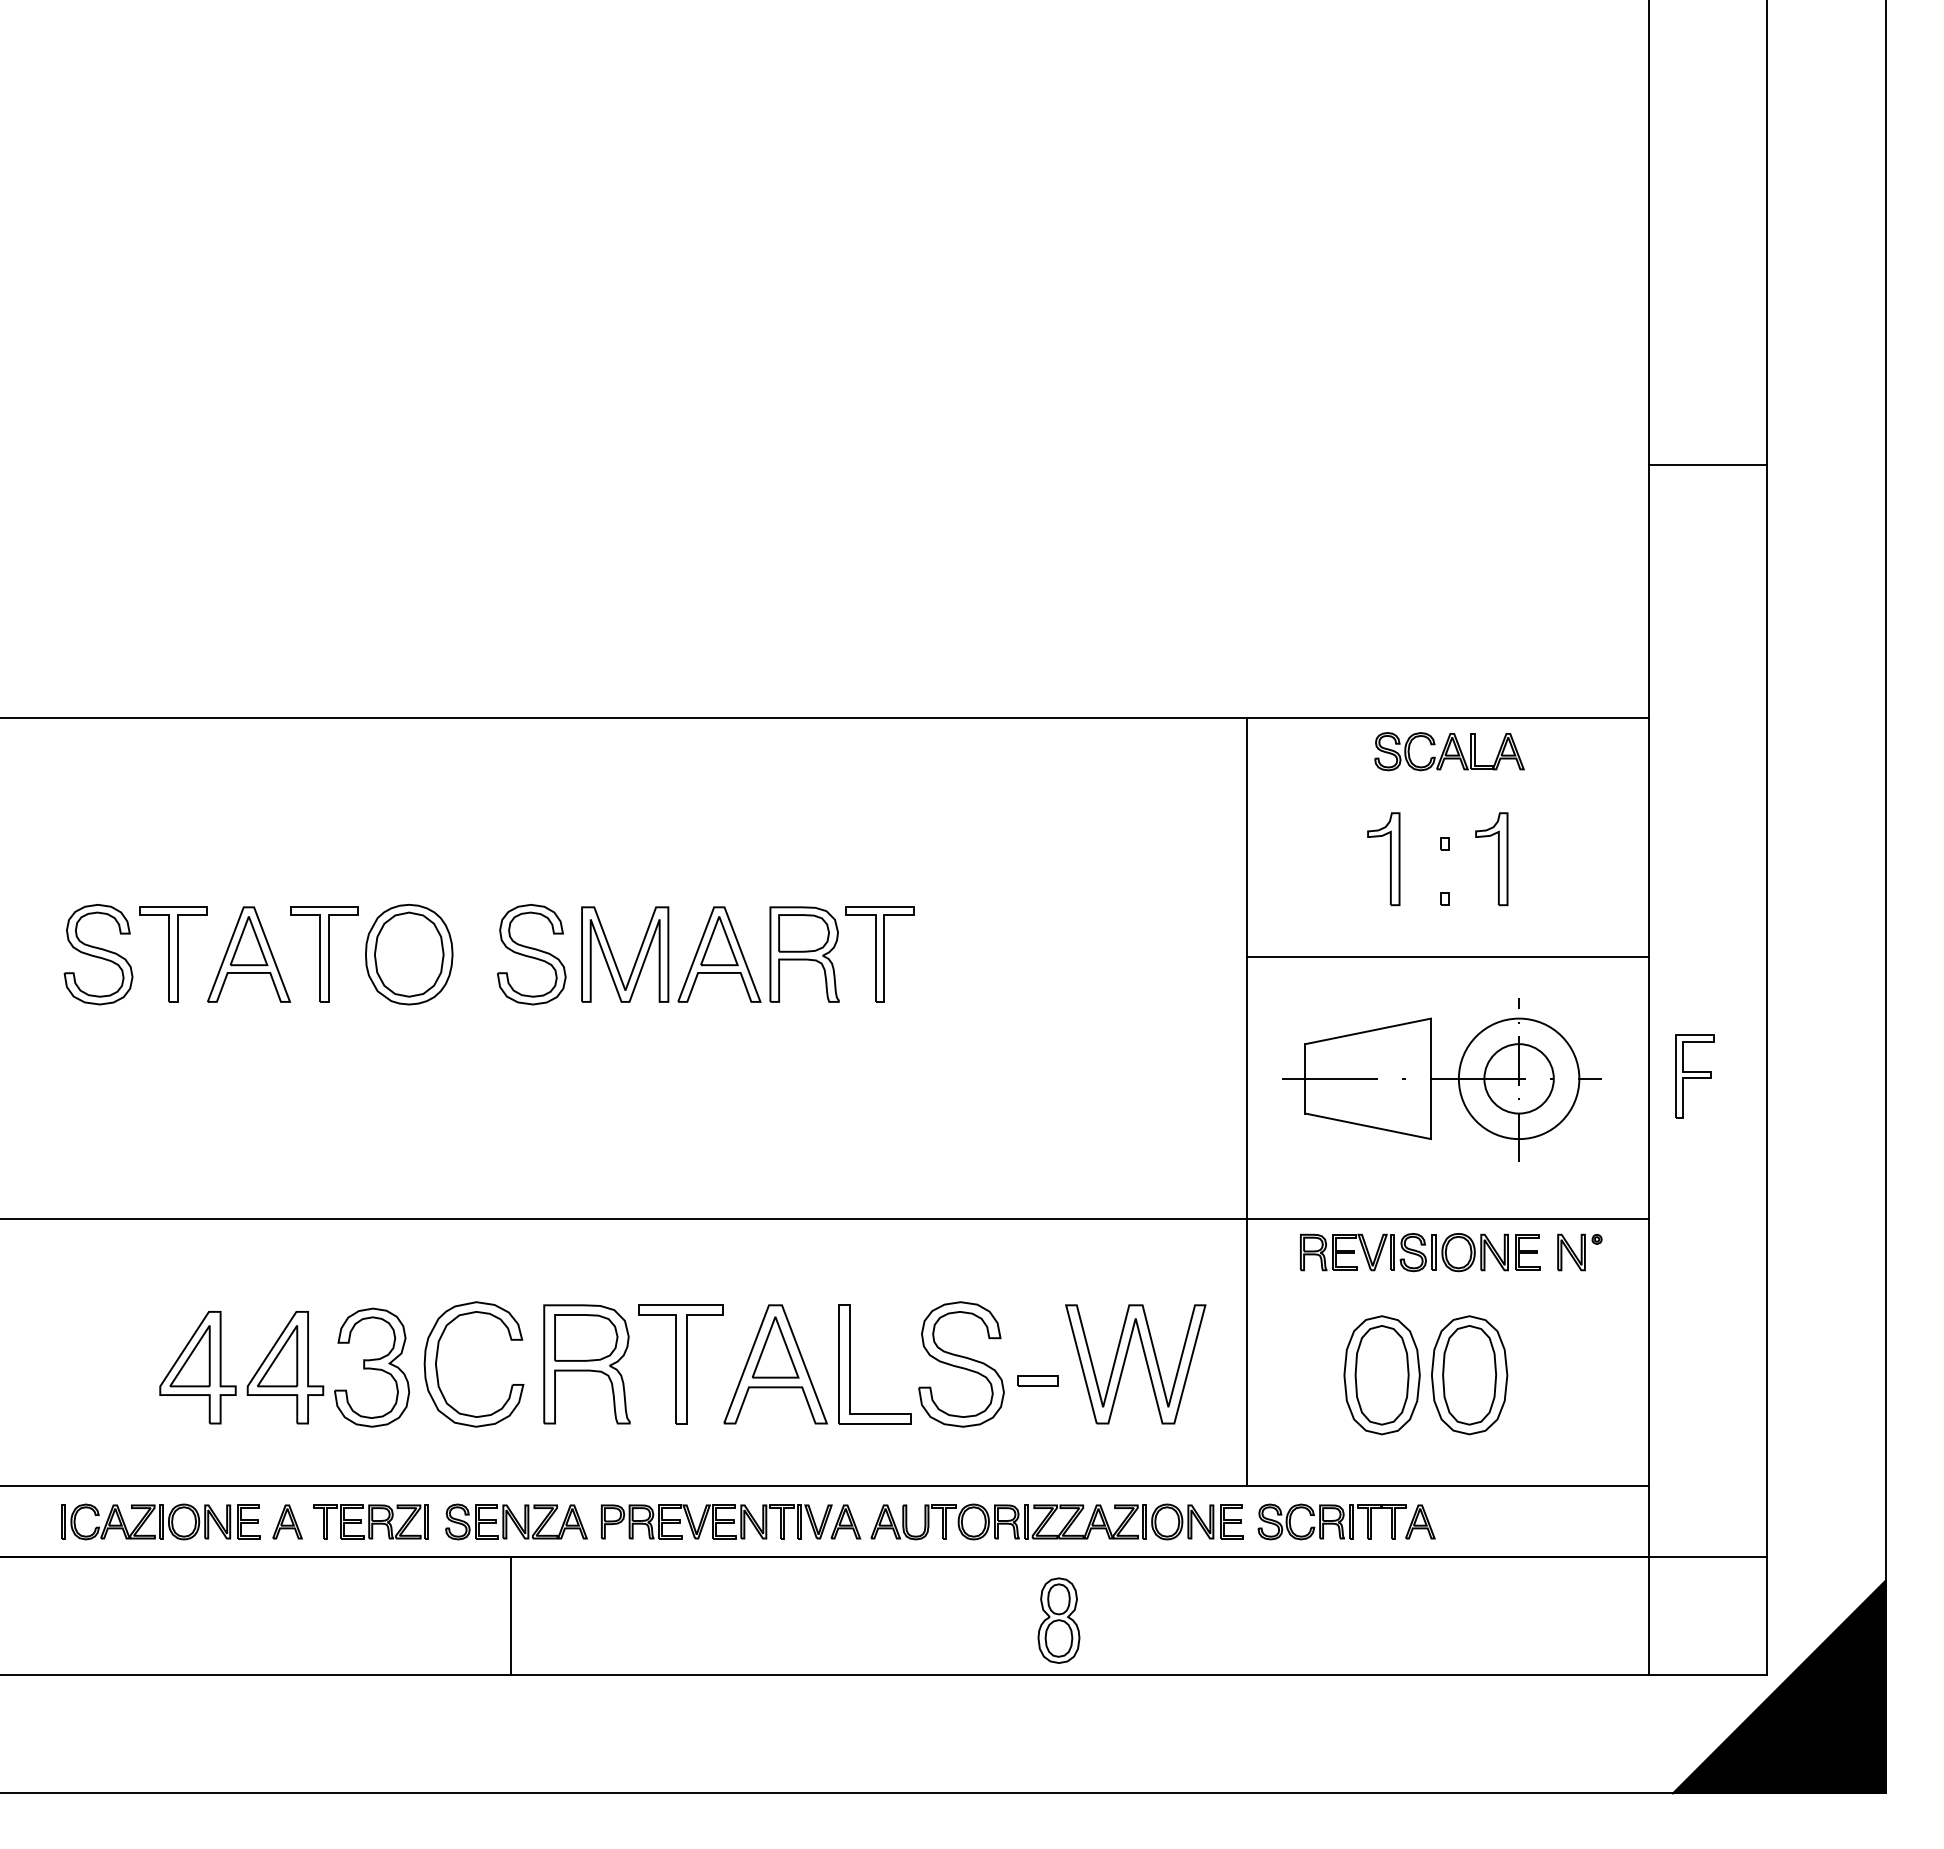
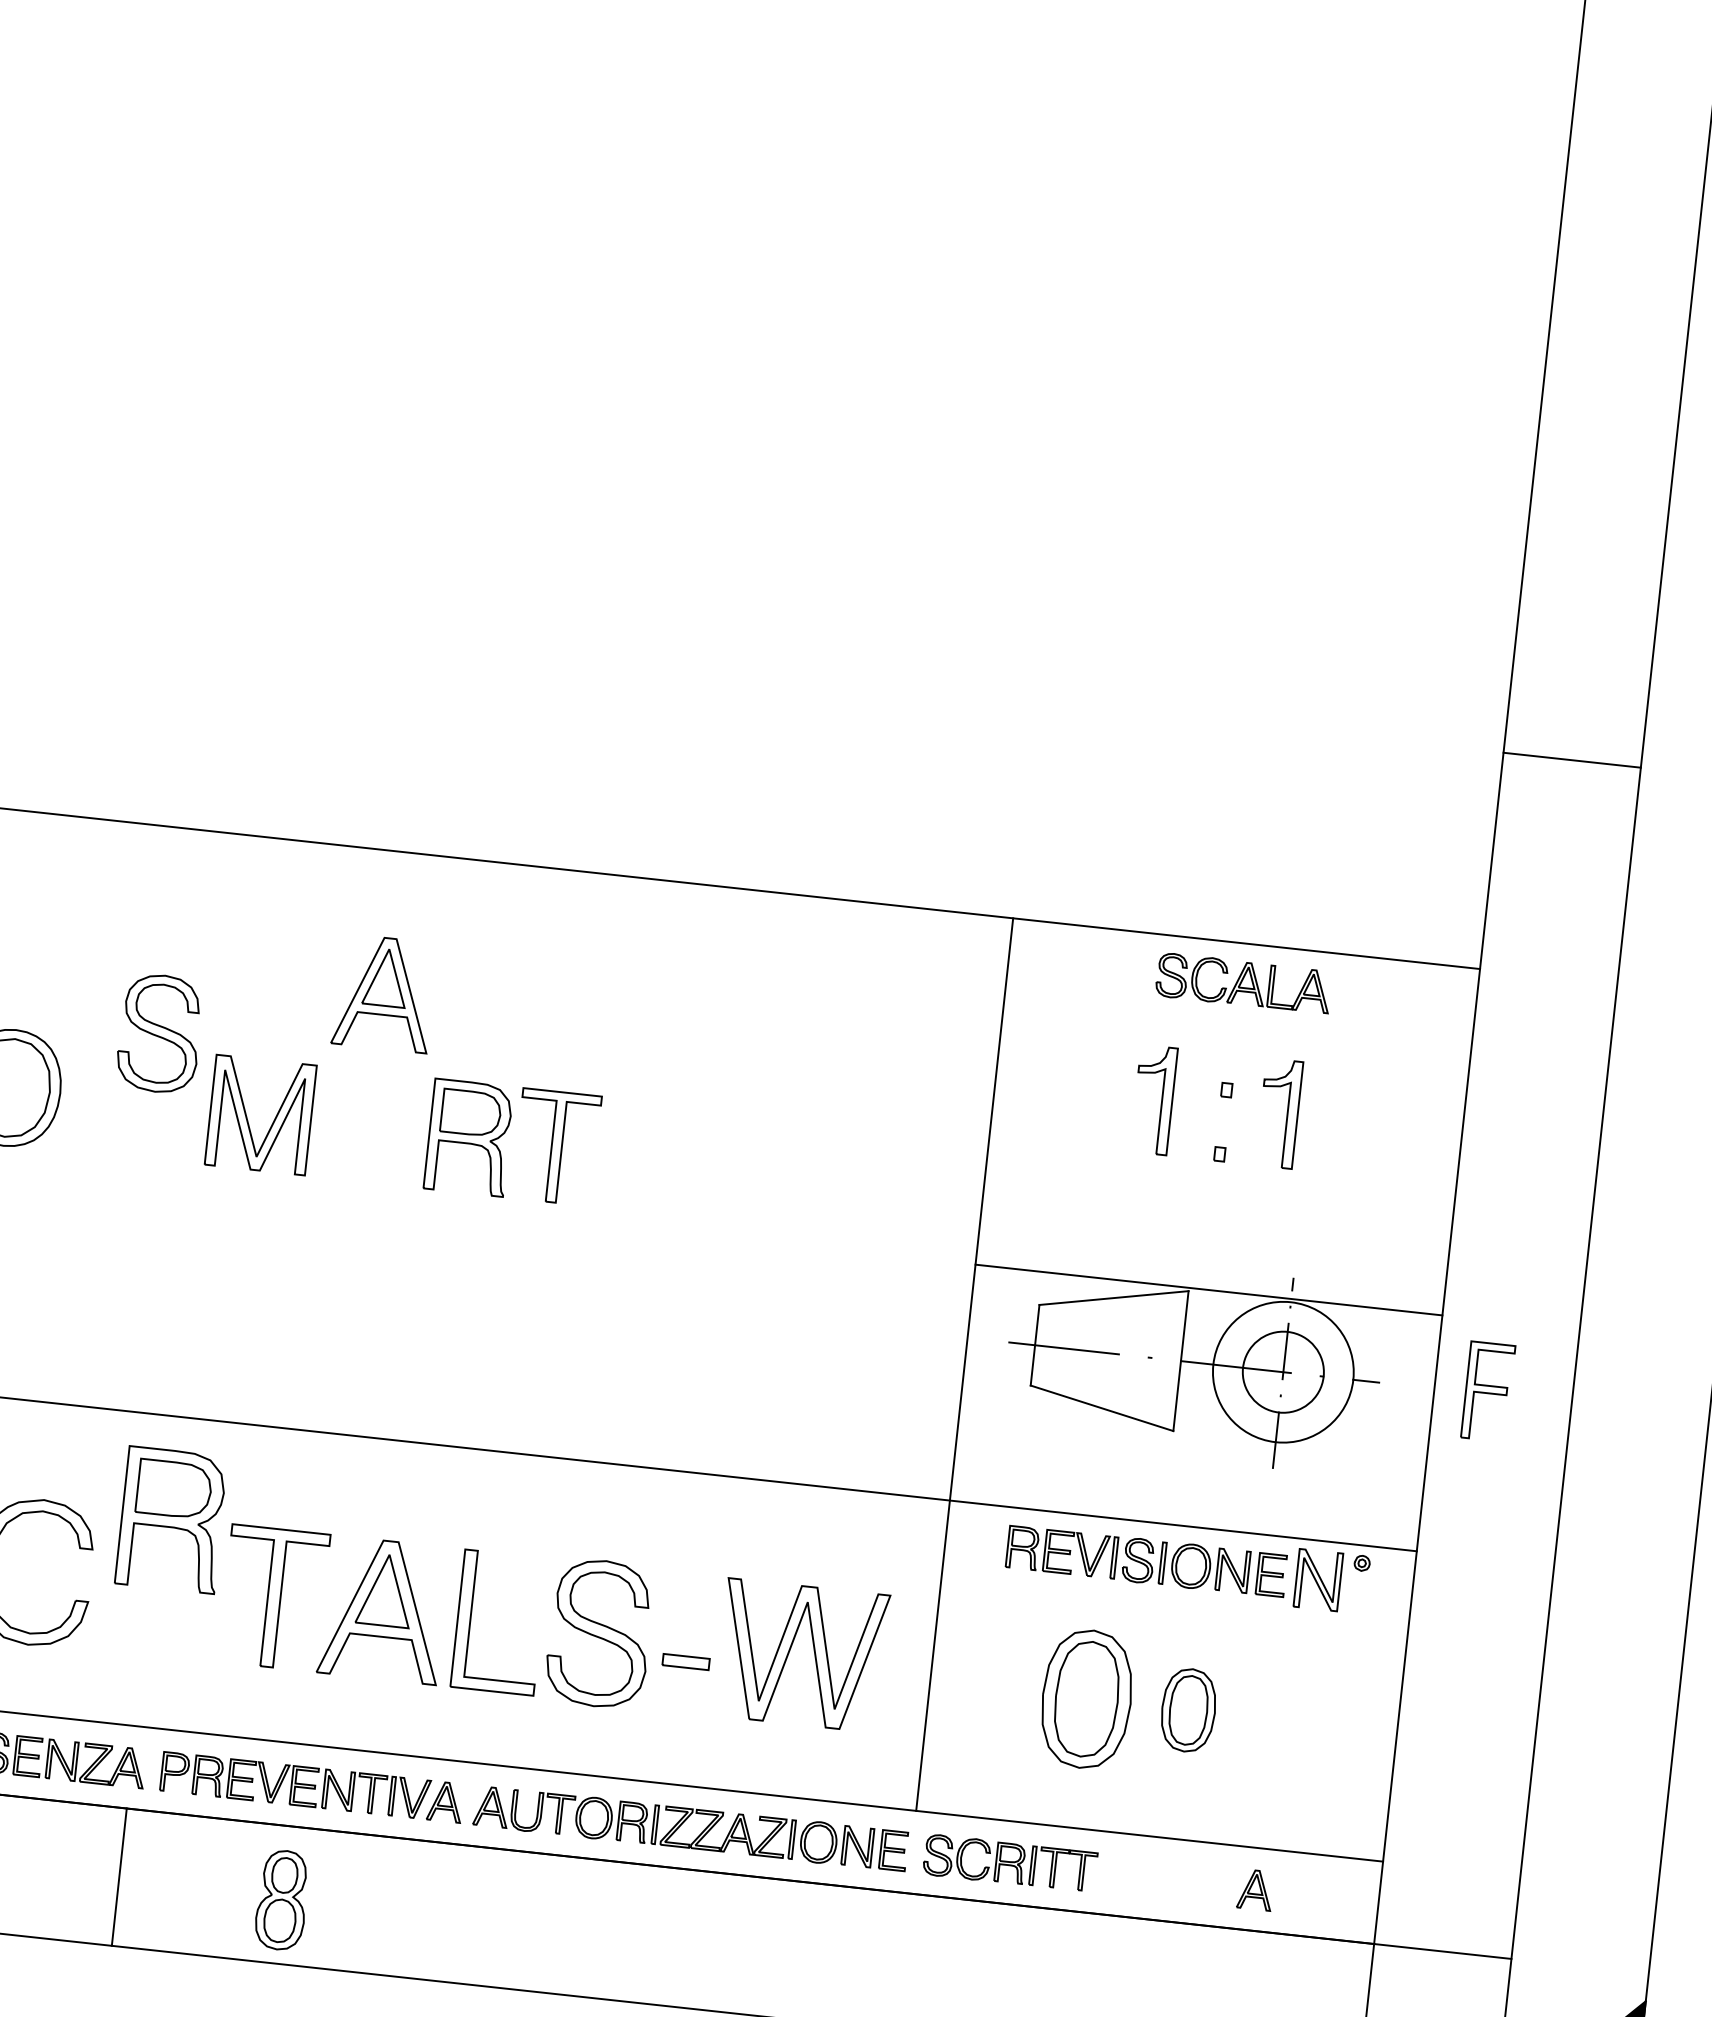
line: (1708, 465) -> (1572, 760), moved
part: (531, 954) -> (159, 1033), moved
part: (719, 954) -> (384, 993), moved
line: (1448, 956) -> (1209, 1289), moved
part: (1579, 1252) -> (1331, 1581), size x1.4
part: (586, 1364) -> (171, 1520), moved
part: (1469, 1375) -> (1188, 1710), size x0.6
part: (1420, 1521) -> (1255, 1889), moved
line: (511, 1616) -> (119, 1877), moved
part: (1058, 1620) -> (281, 1899), moved

